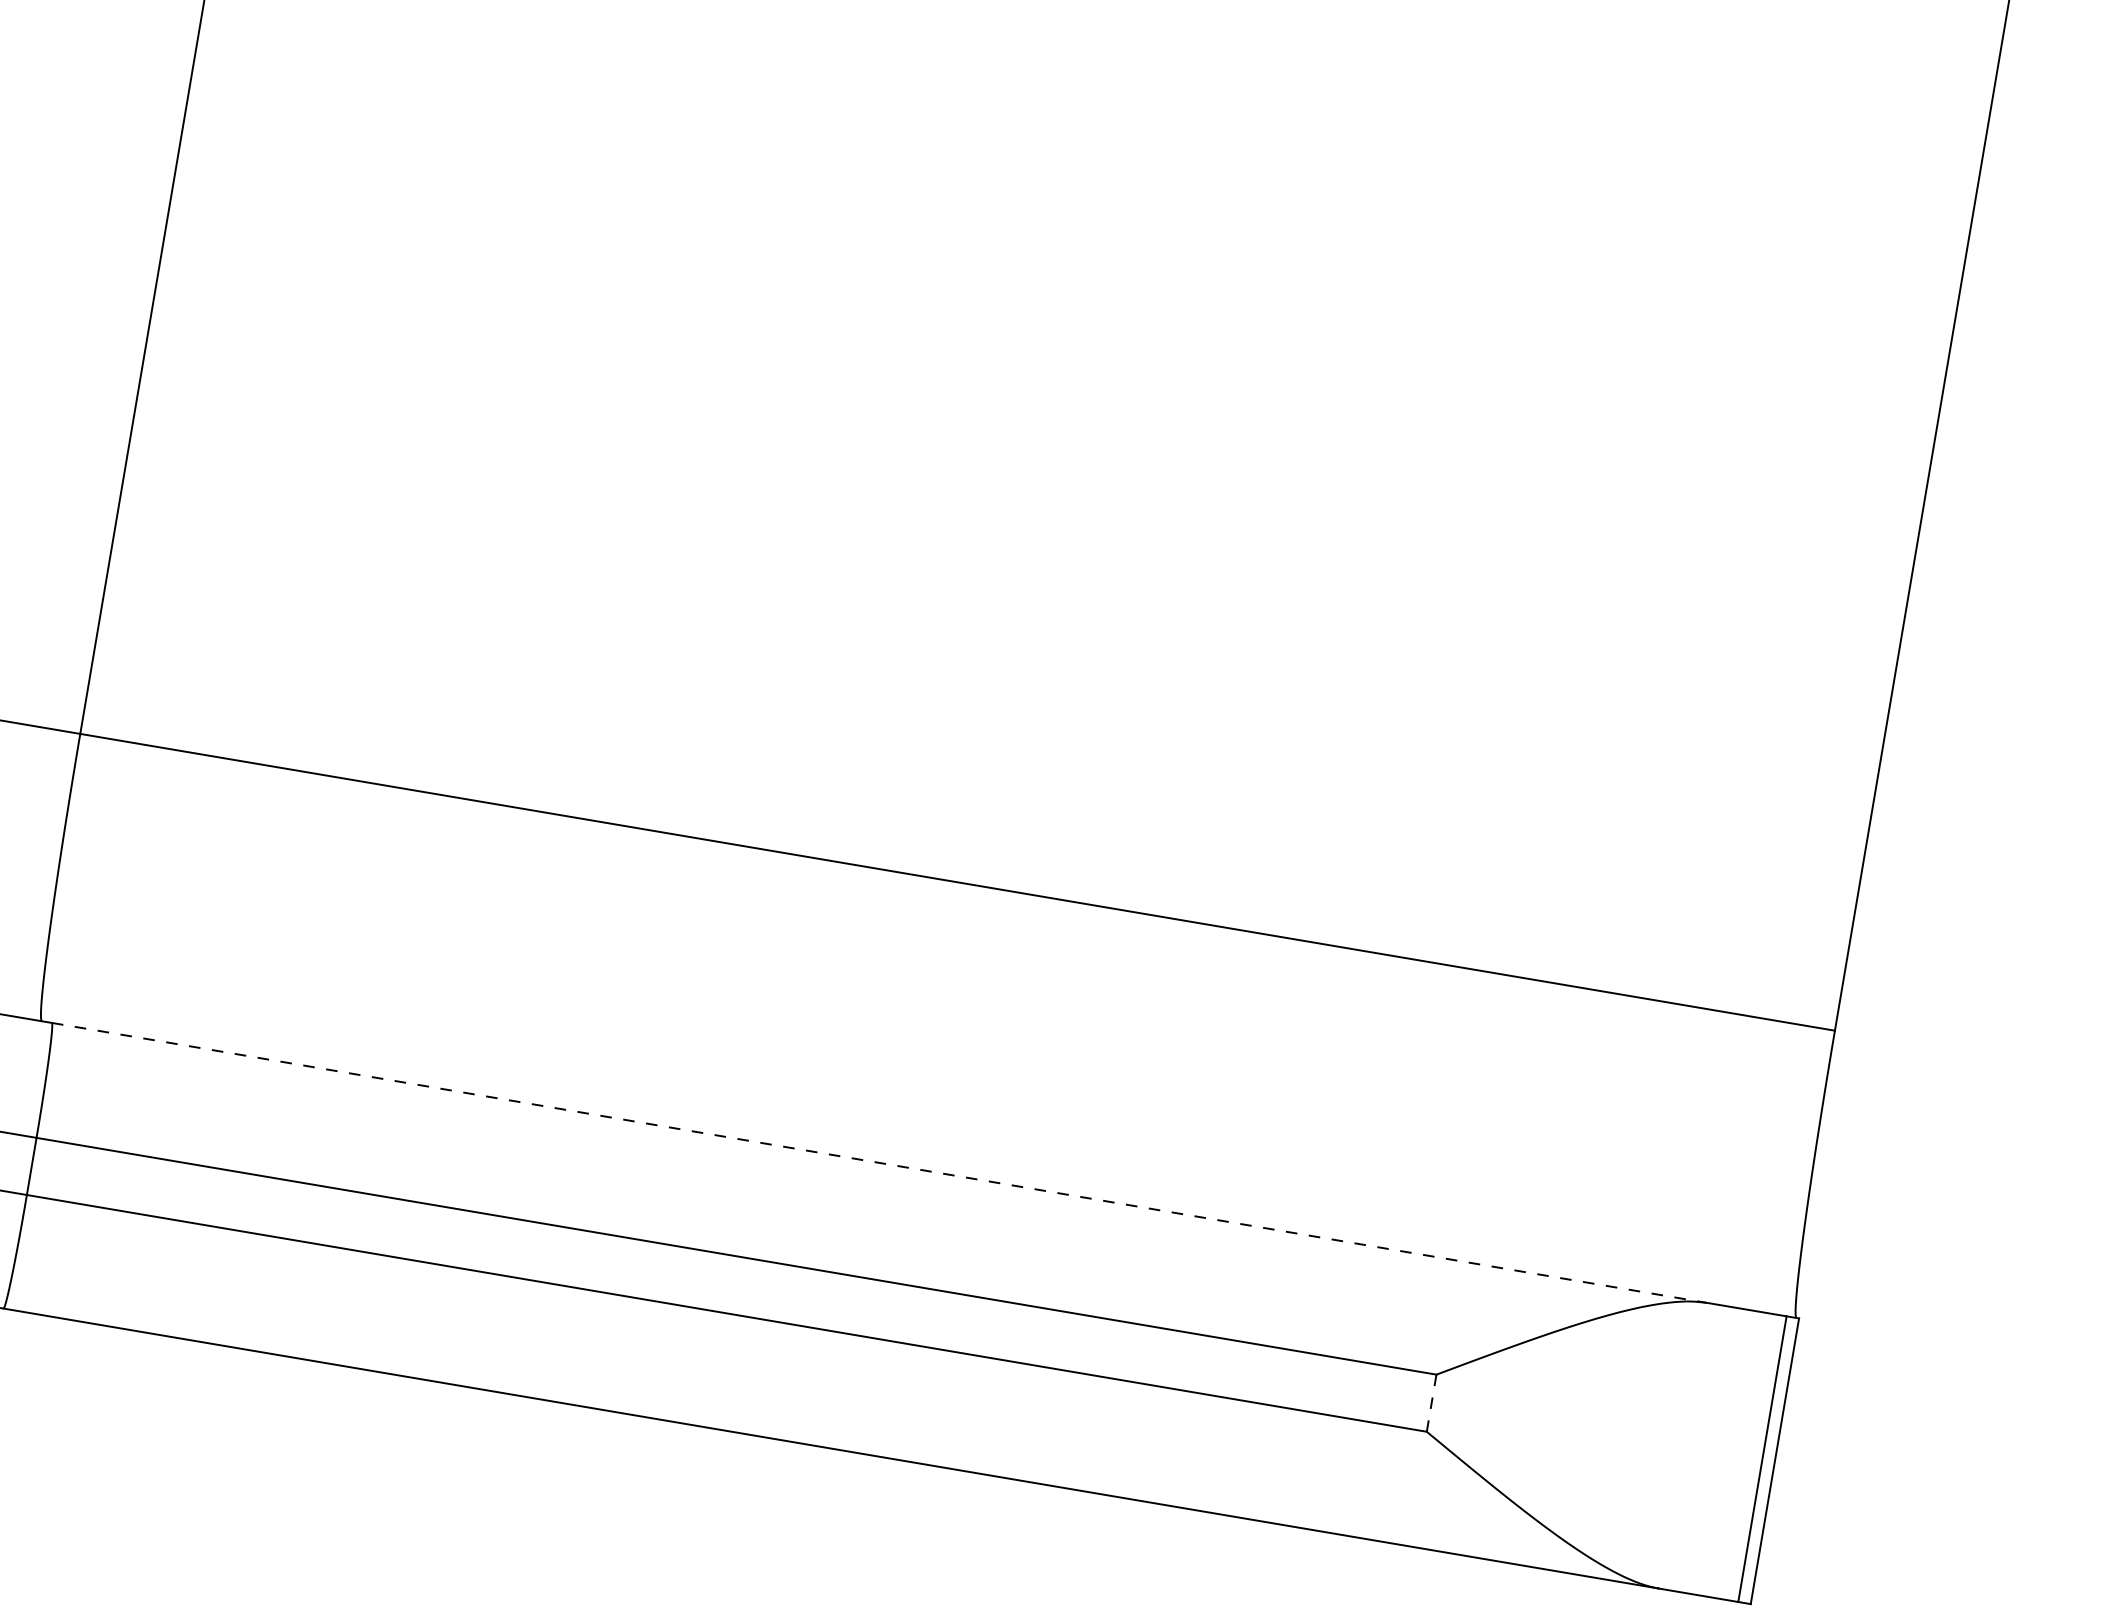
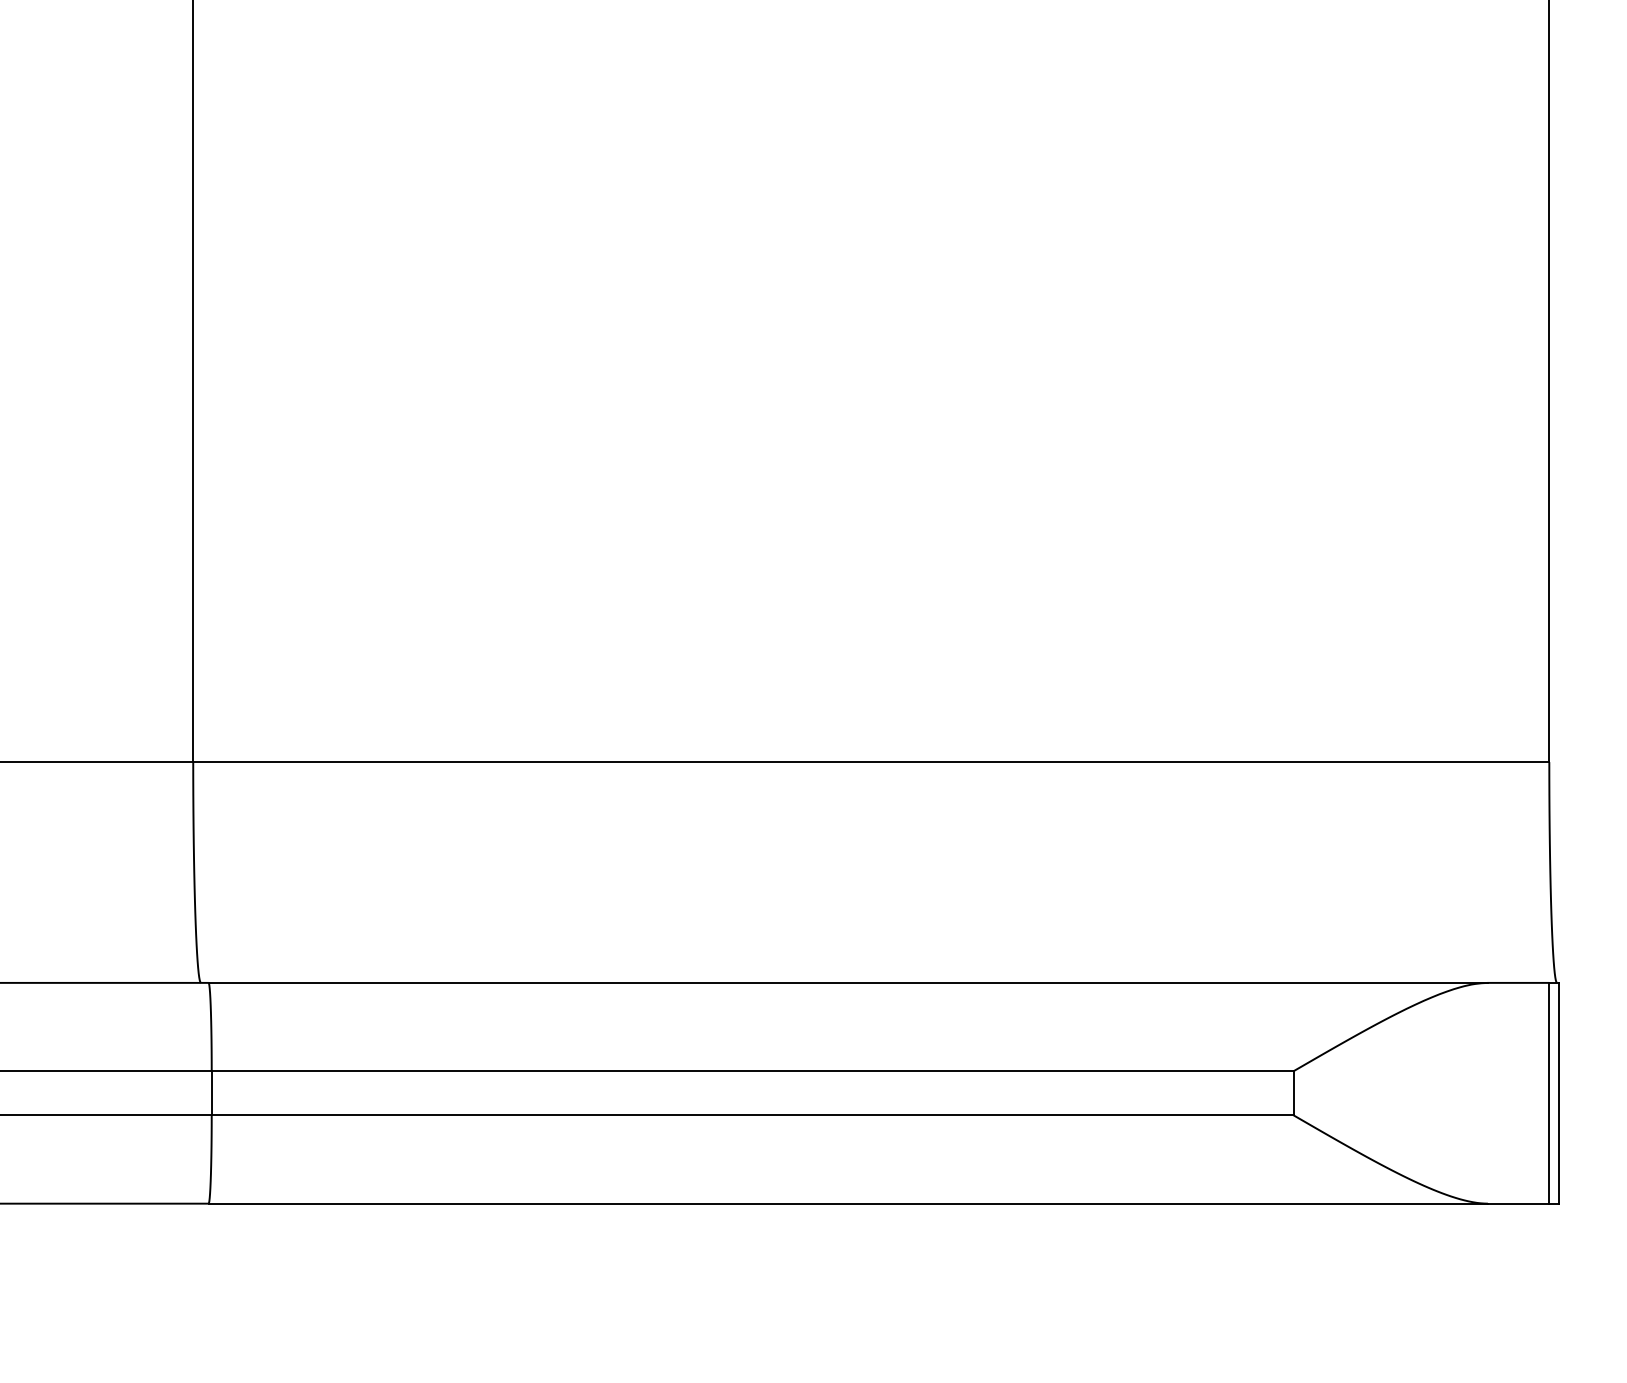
line: (879, 1162) -> (848, 982), dashed -> solid
line: (1431, 1402) -> (1293, 1092), dashed -> solid

